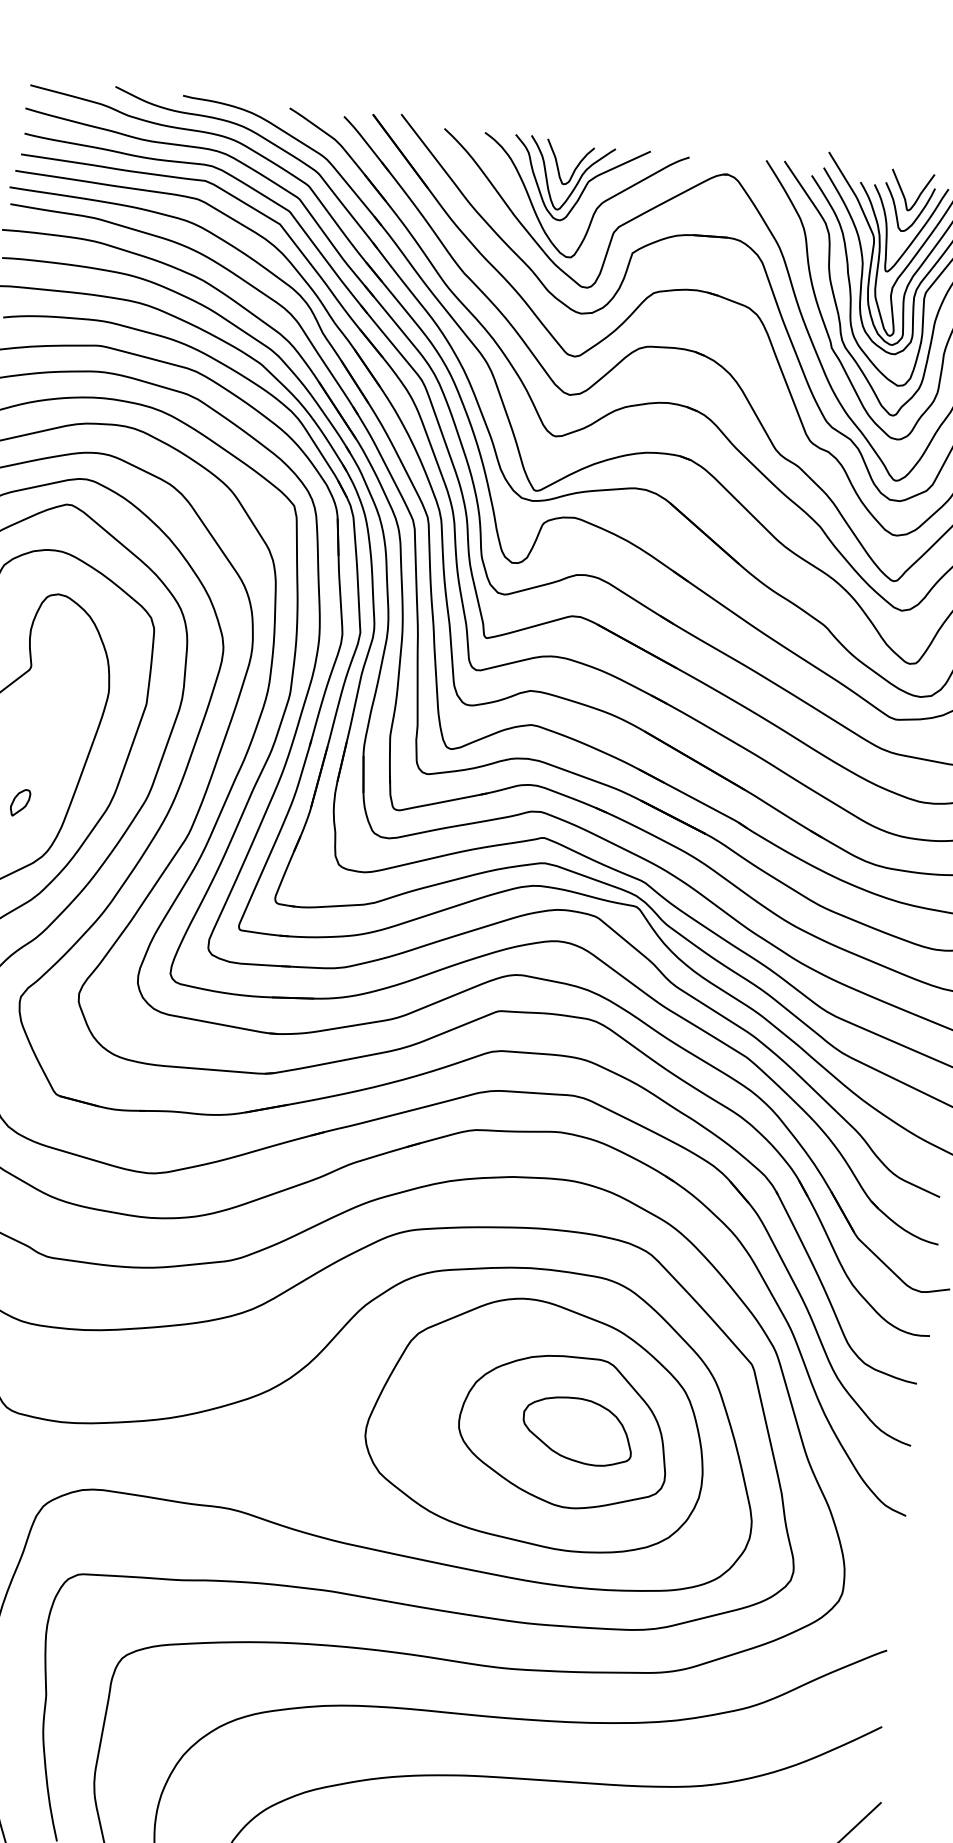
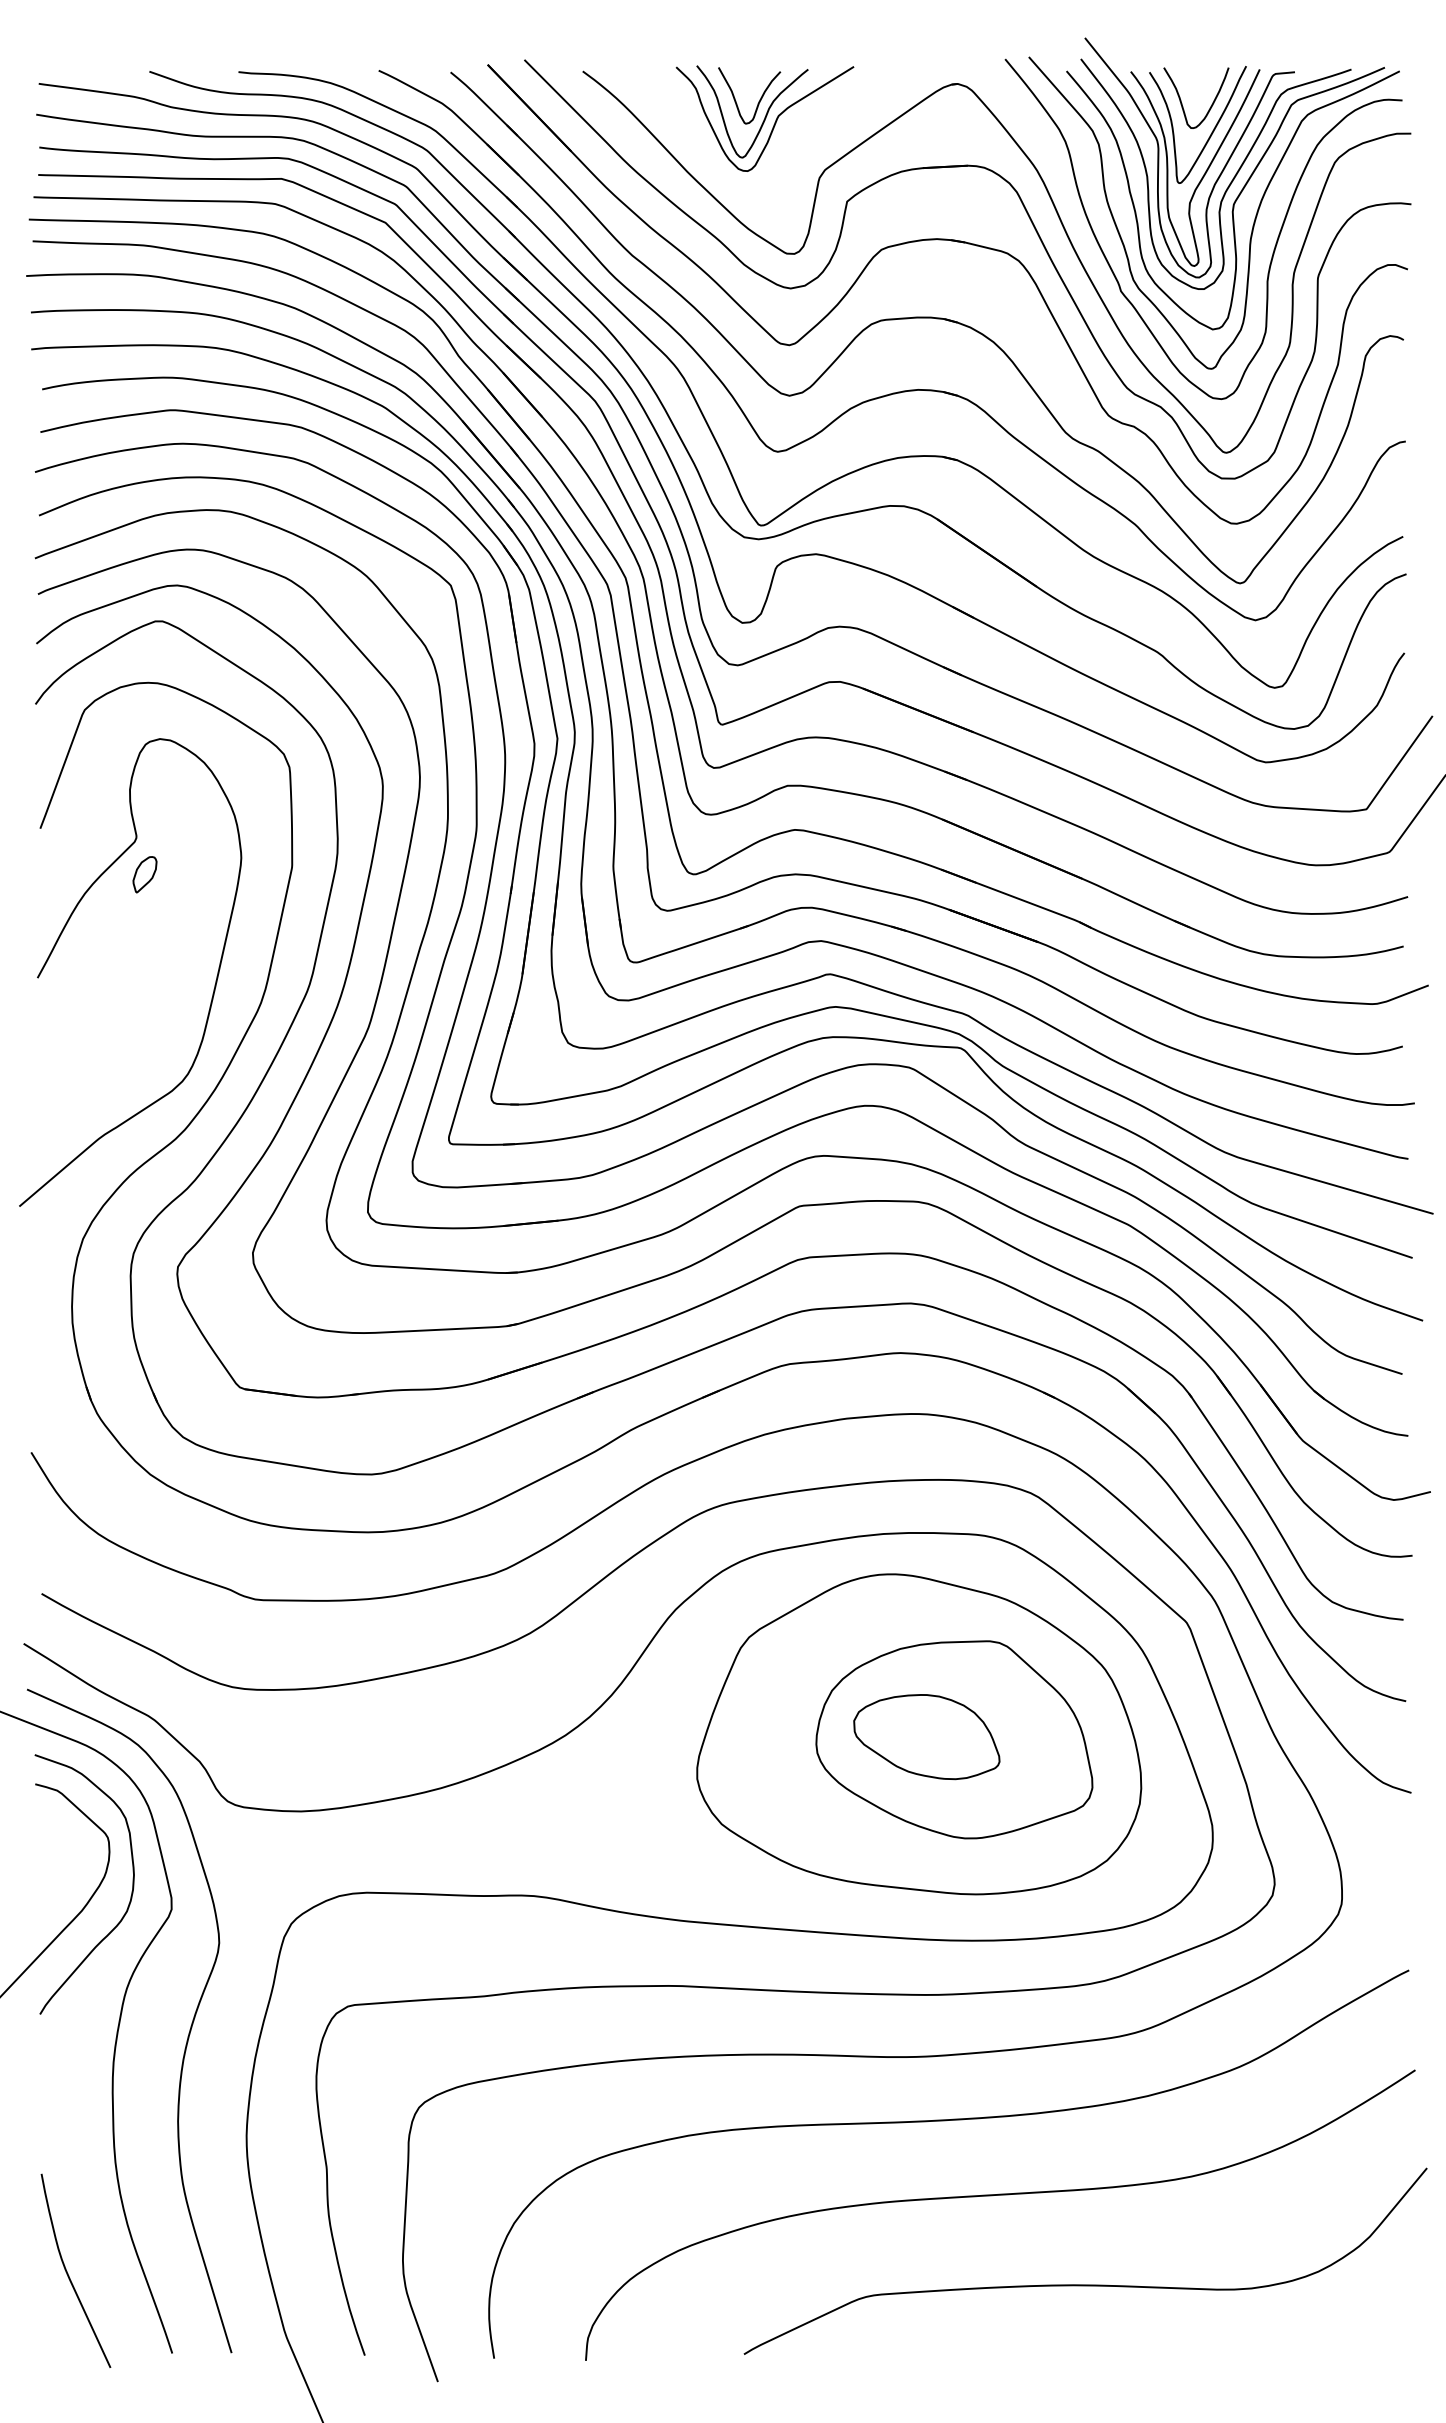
curve: (904, 194) -> (1189, 80), removed
curve: (596, 208) -> (792, 149), removed
part: (19, 802) -> (144, 874), moved
part: (577, 1431) -> (926, 1737), moved

